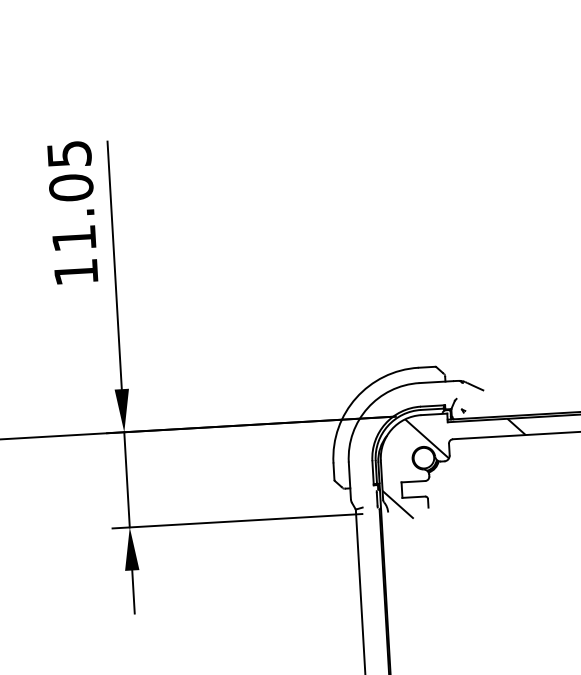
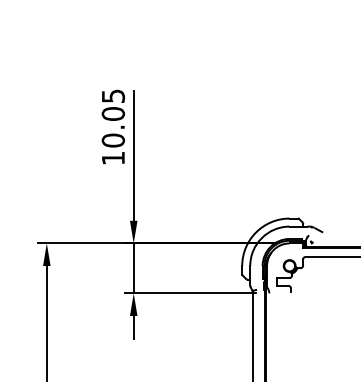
text: (74, 238) -> (113, 140), 11.05 -> 10.05
hatch: (454, 466) -> (305, 271), removed

